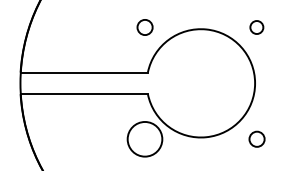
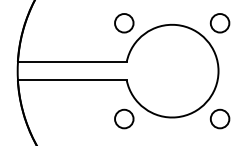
circle: (145, 27) -> (124, 23), size x1.43
circle: (256, 27) -> (219, 23), size x1.67
circle: (145, 138) -> (124, 118), size x0.62
circle: (257, 138) -> (220, 118), size x1.43

